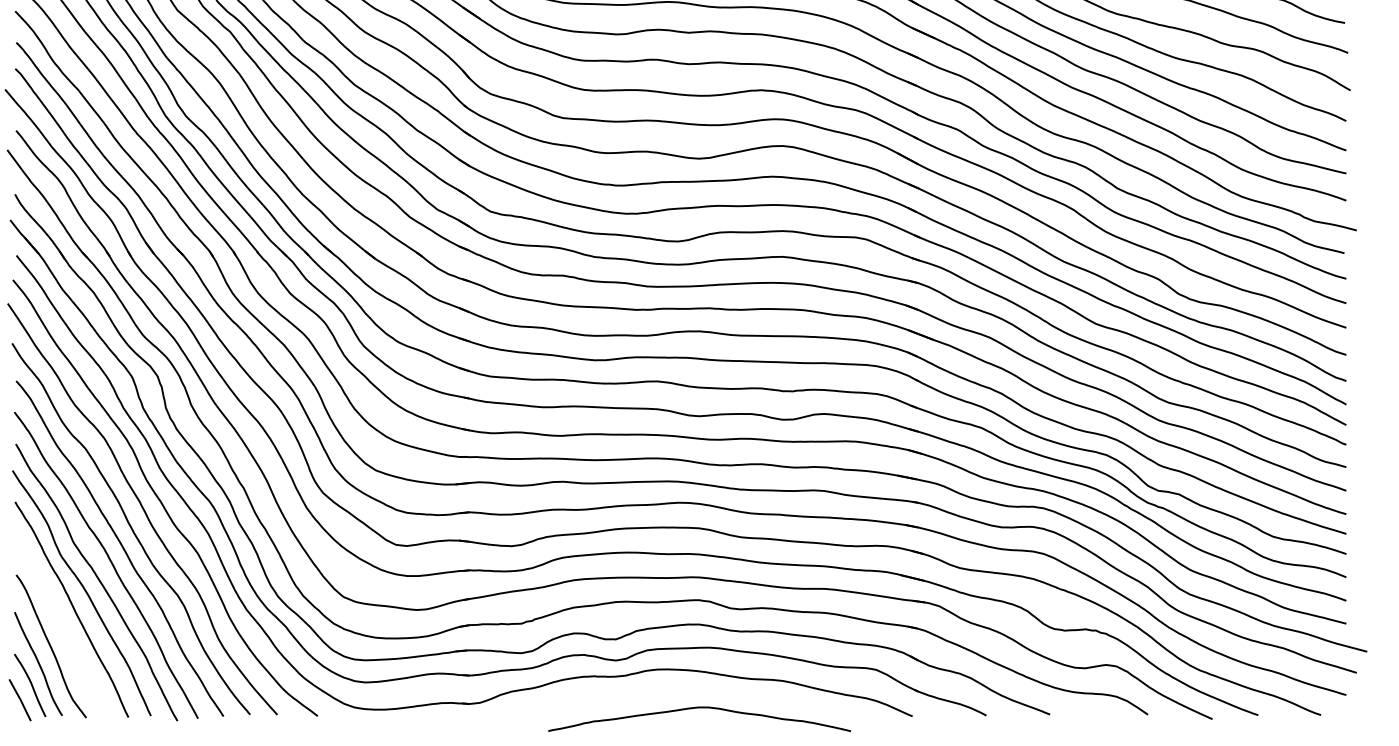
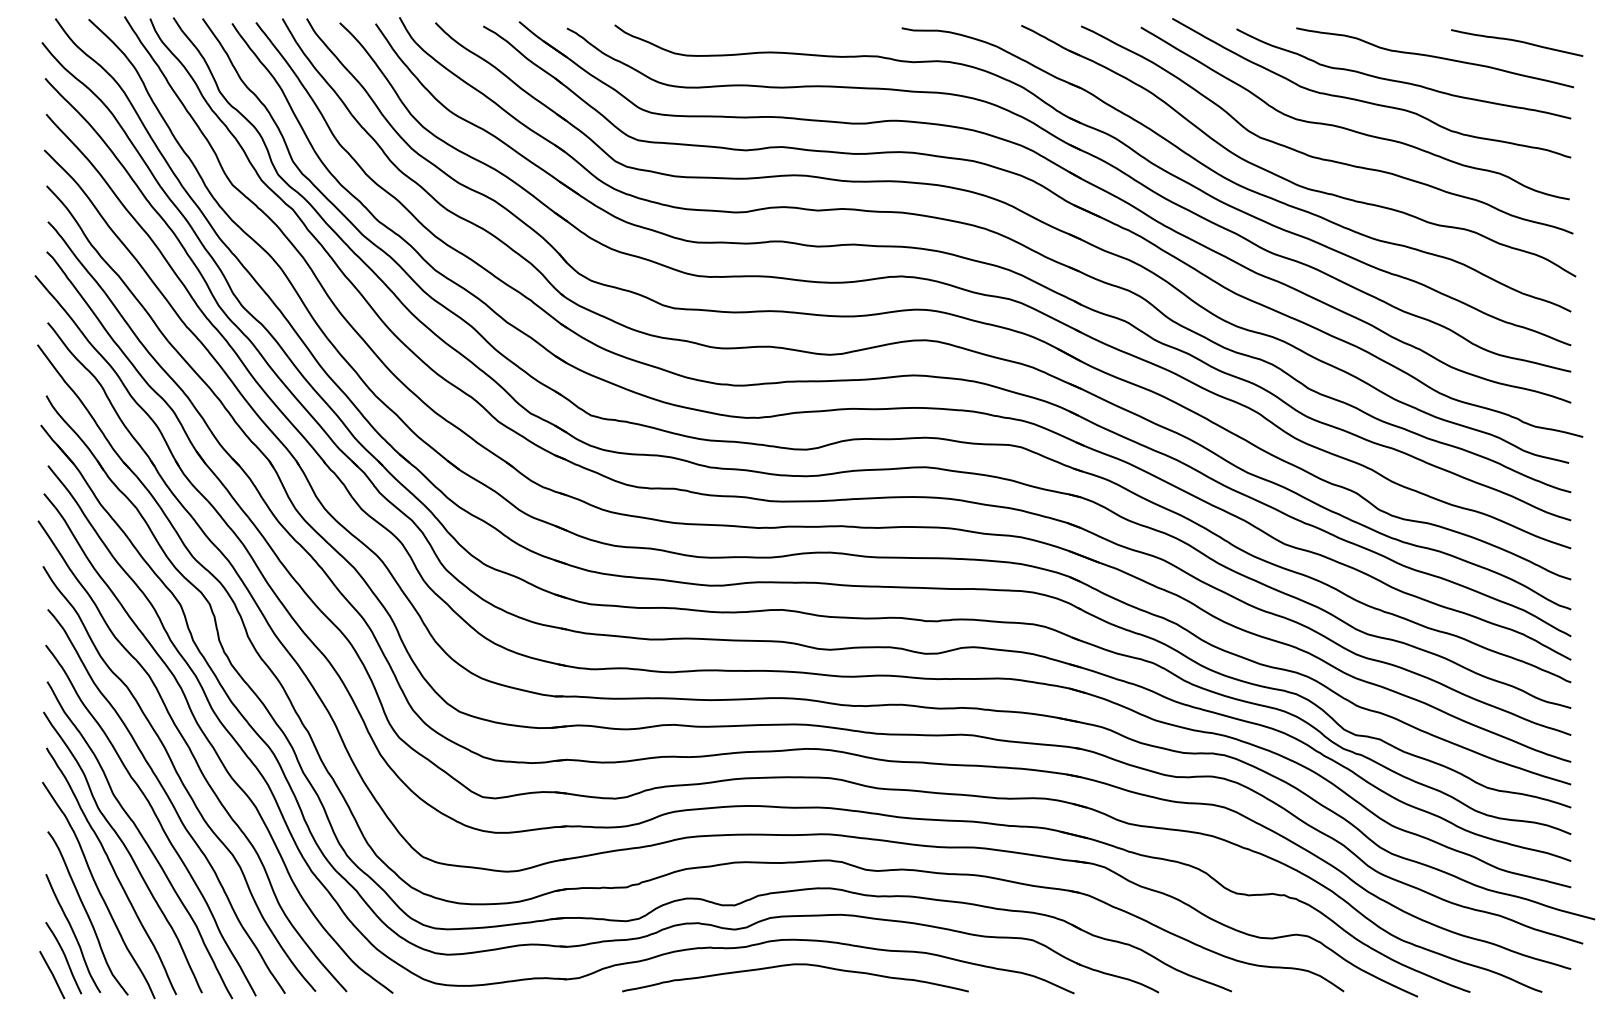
curve: (60, 626) -> (98, 890), added
curve: (699, 708) -> (795, 965), moved

